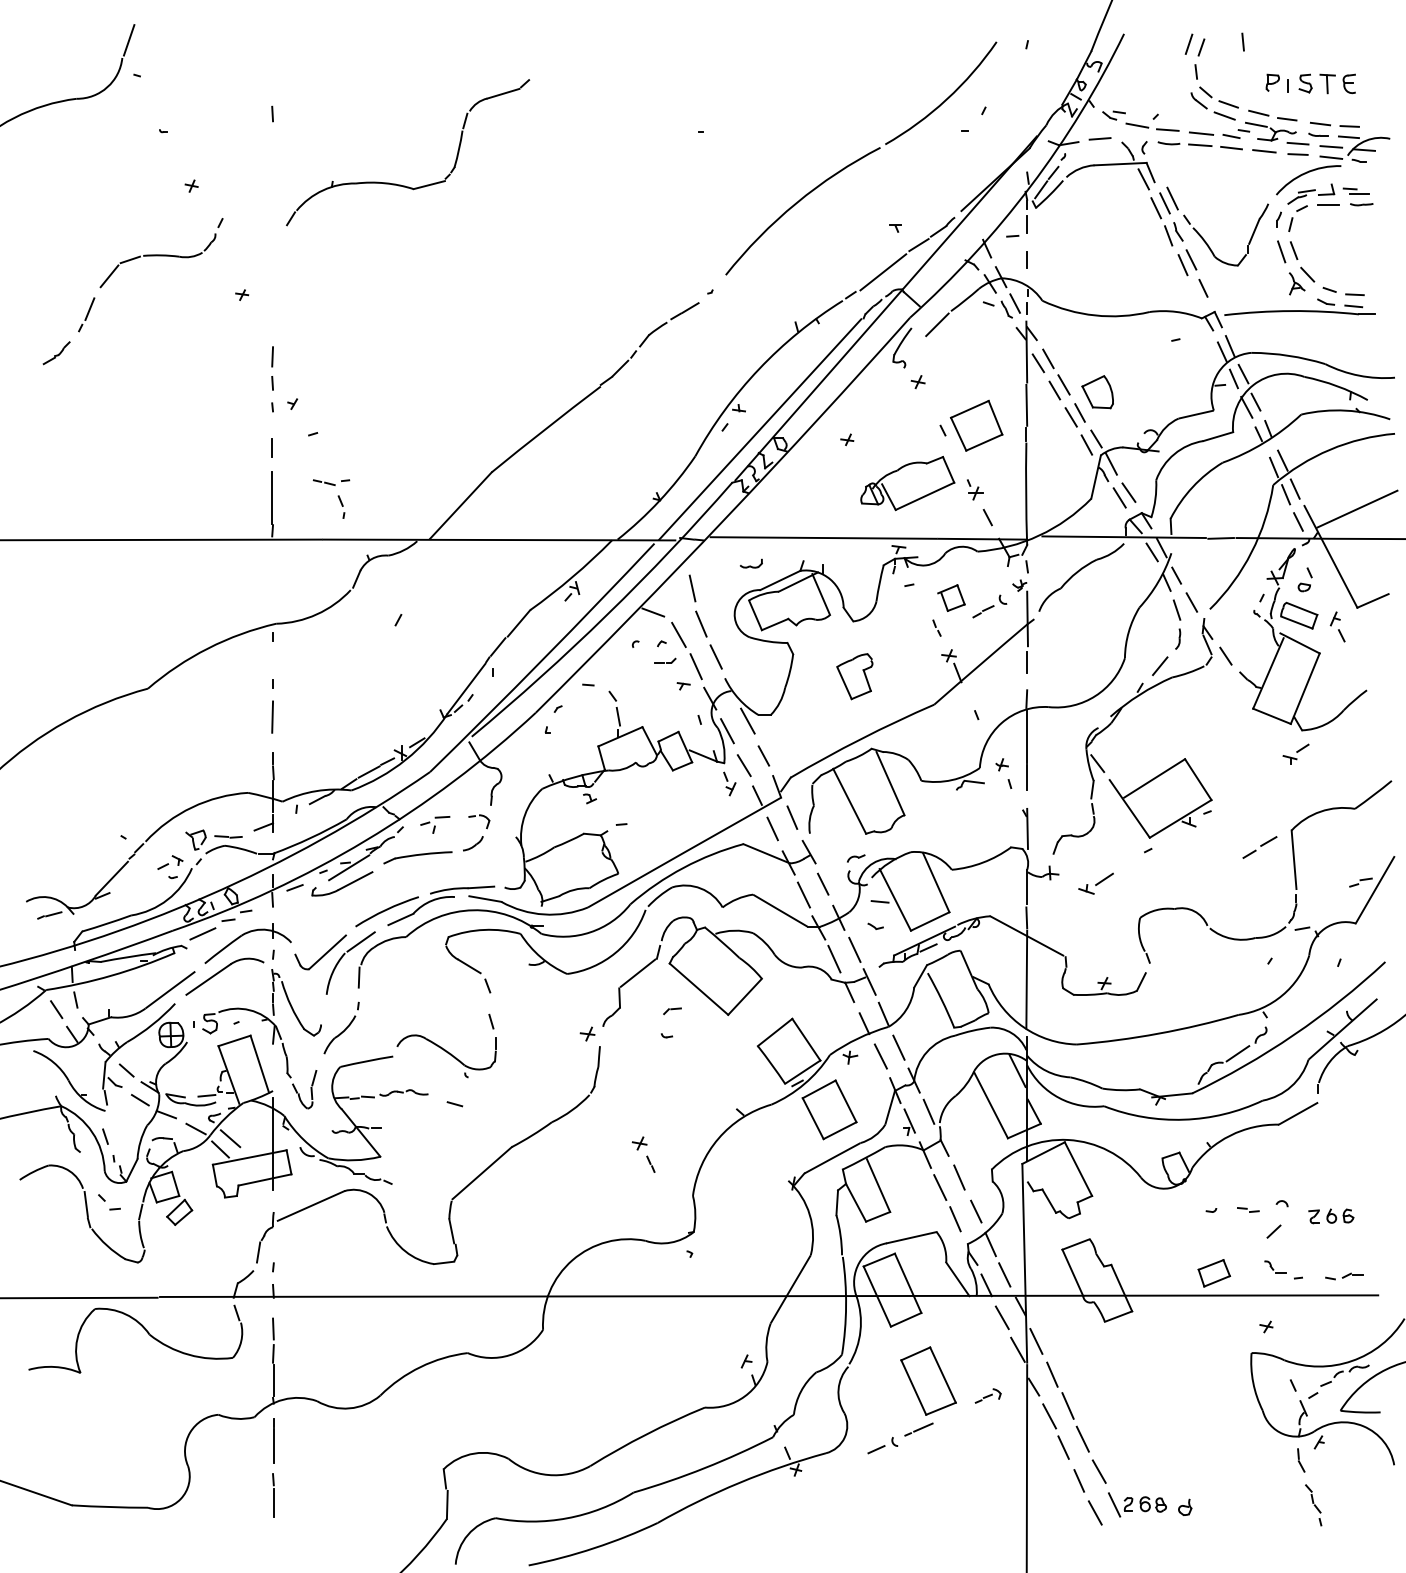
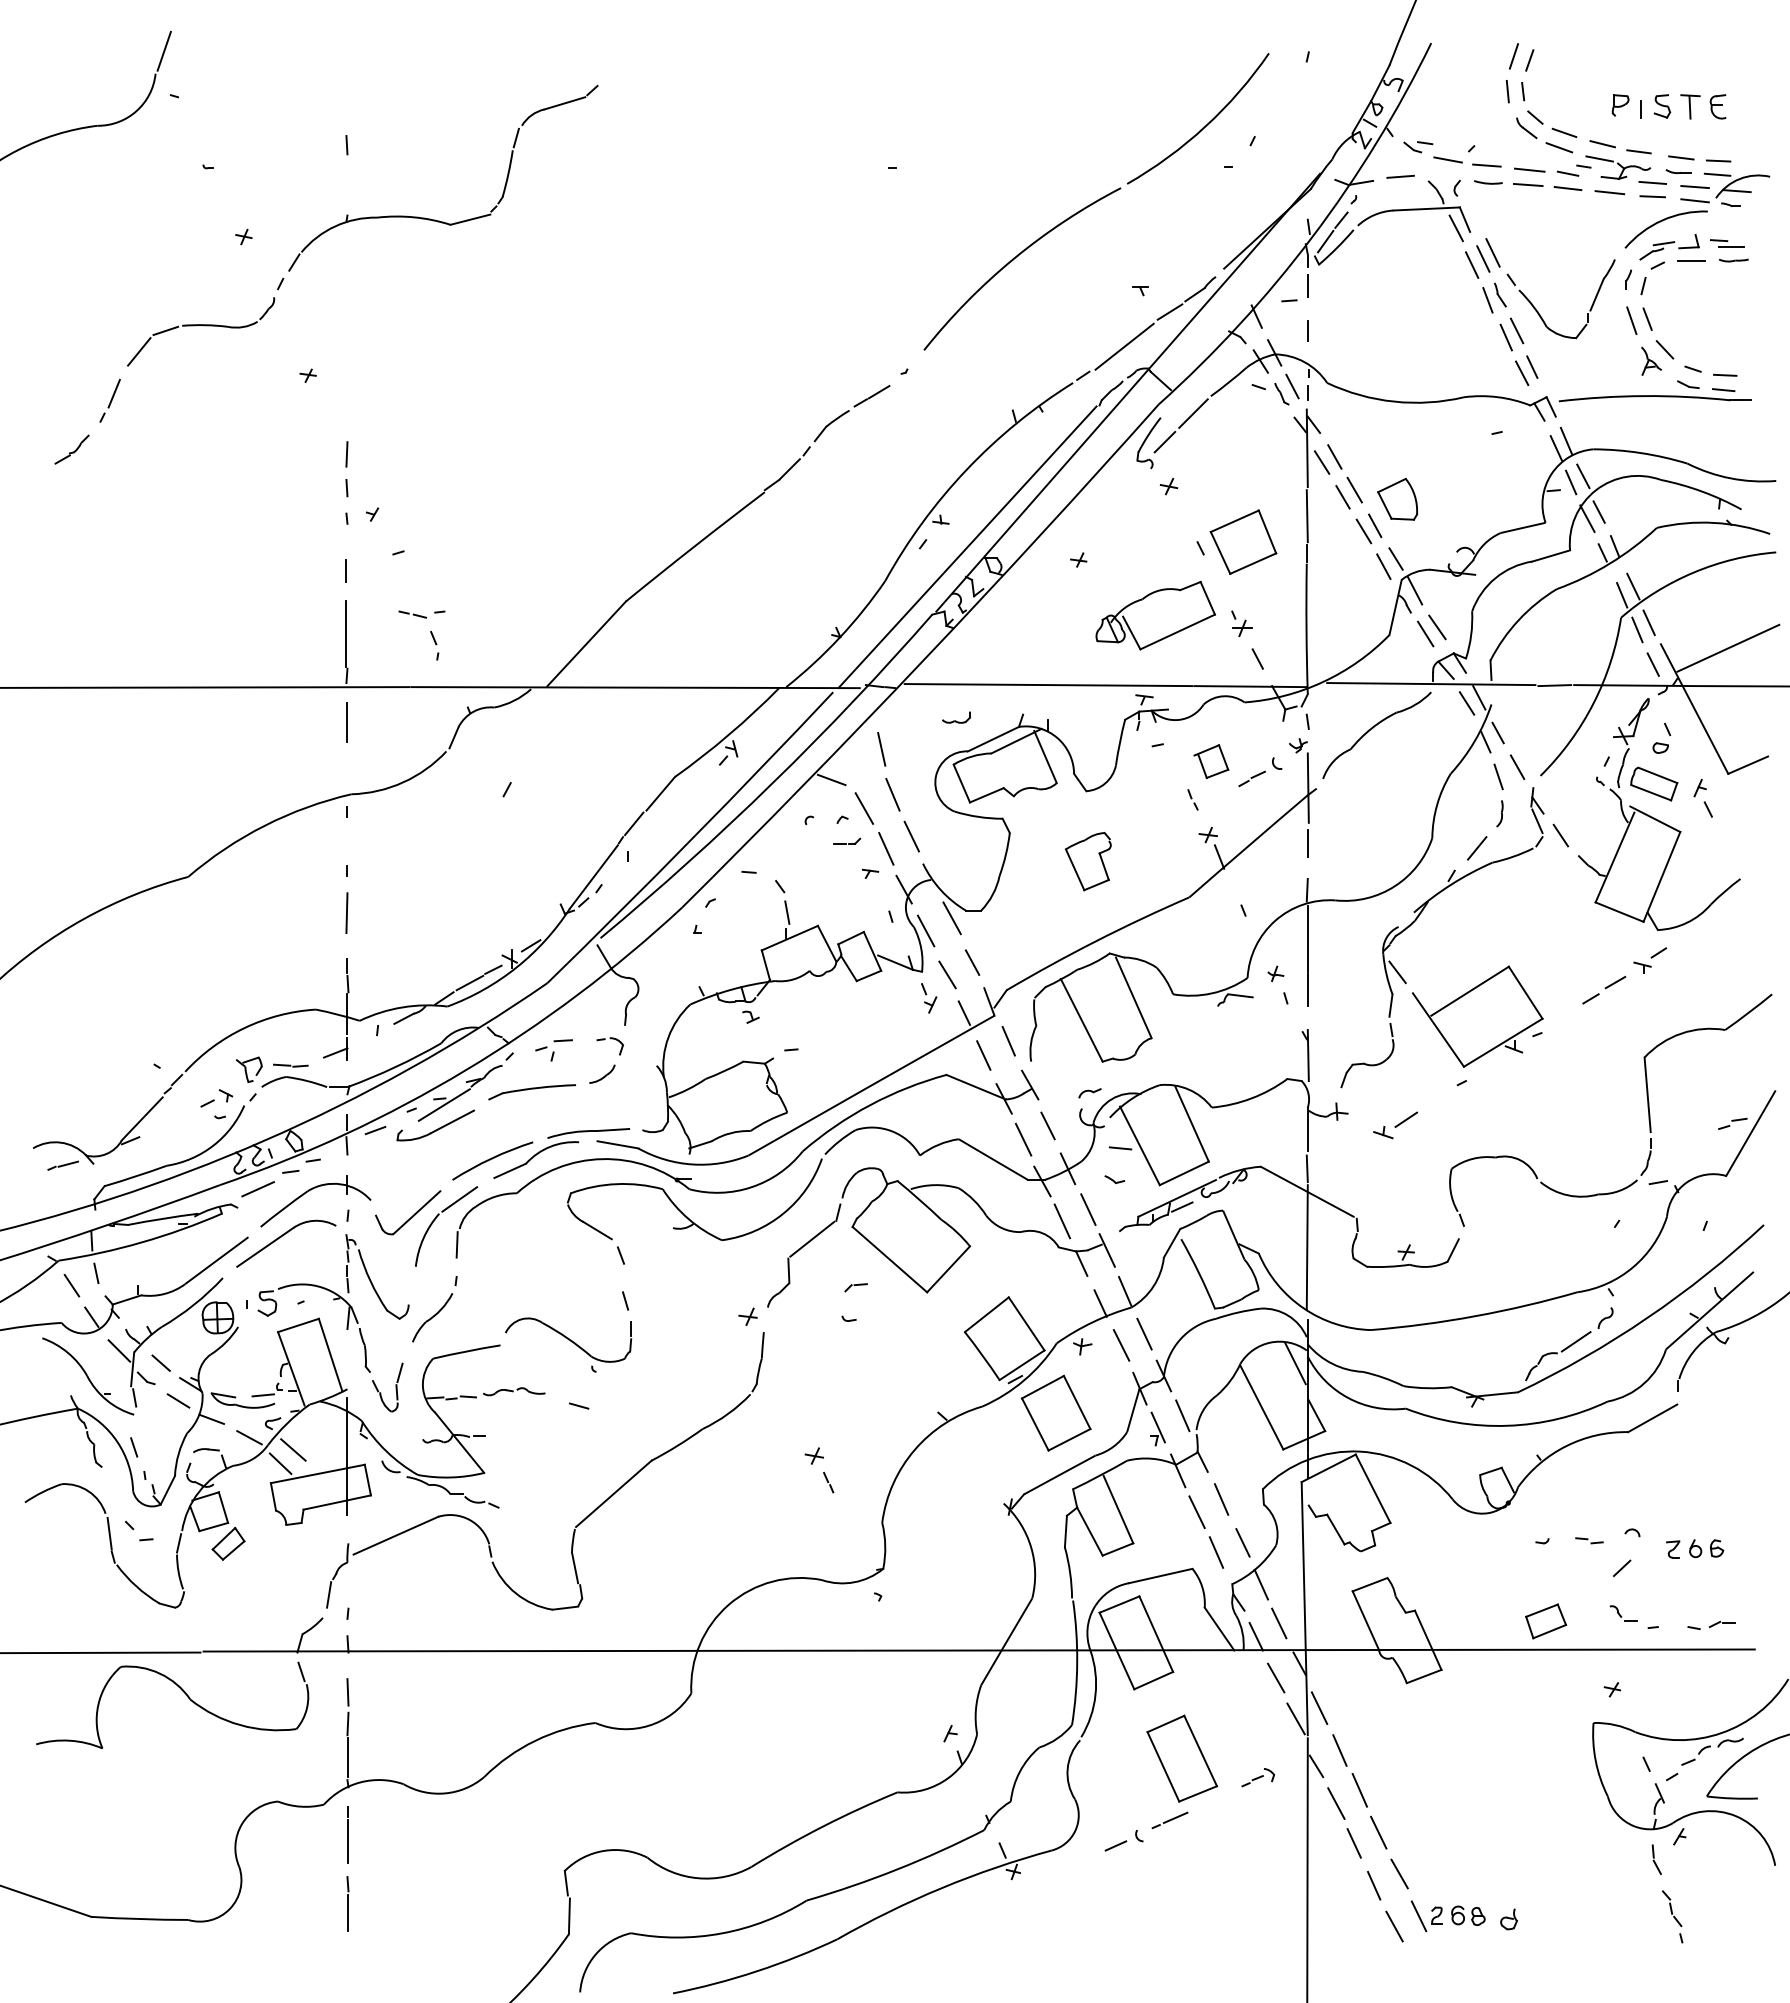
line: (1242, 42) -> (1507, 91), moved
part: (401, 184) -> (435, 219), moved
line: (1195, 293) -> (1522, 373), added
line: (914, 346) -> (1164, 441), added
line: (272, 567) -> (346, 722), added
part: (1260, 846) -> (1604, 989), moved
line: (93, 1060) -> (119, 1350), added

